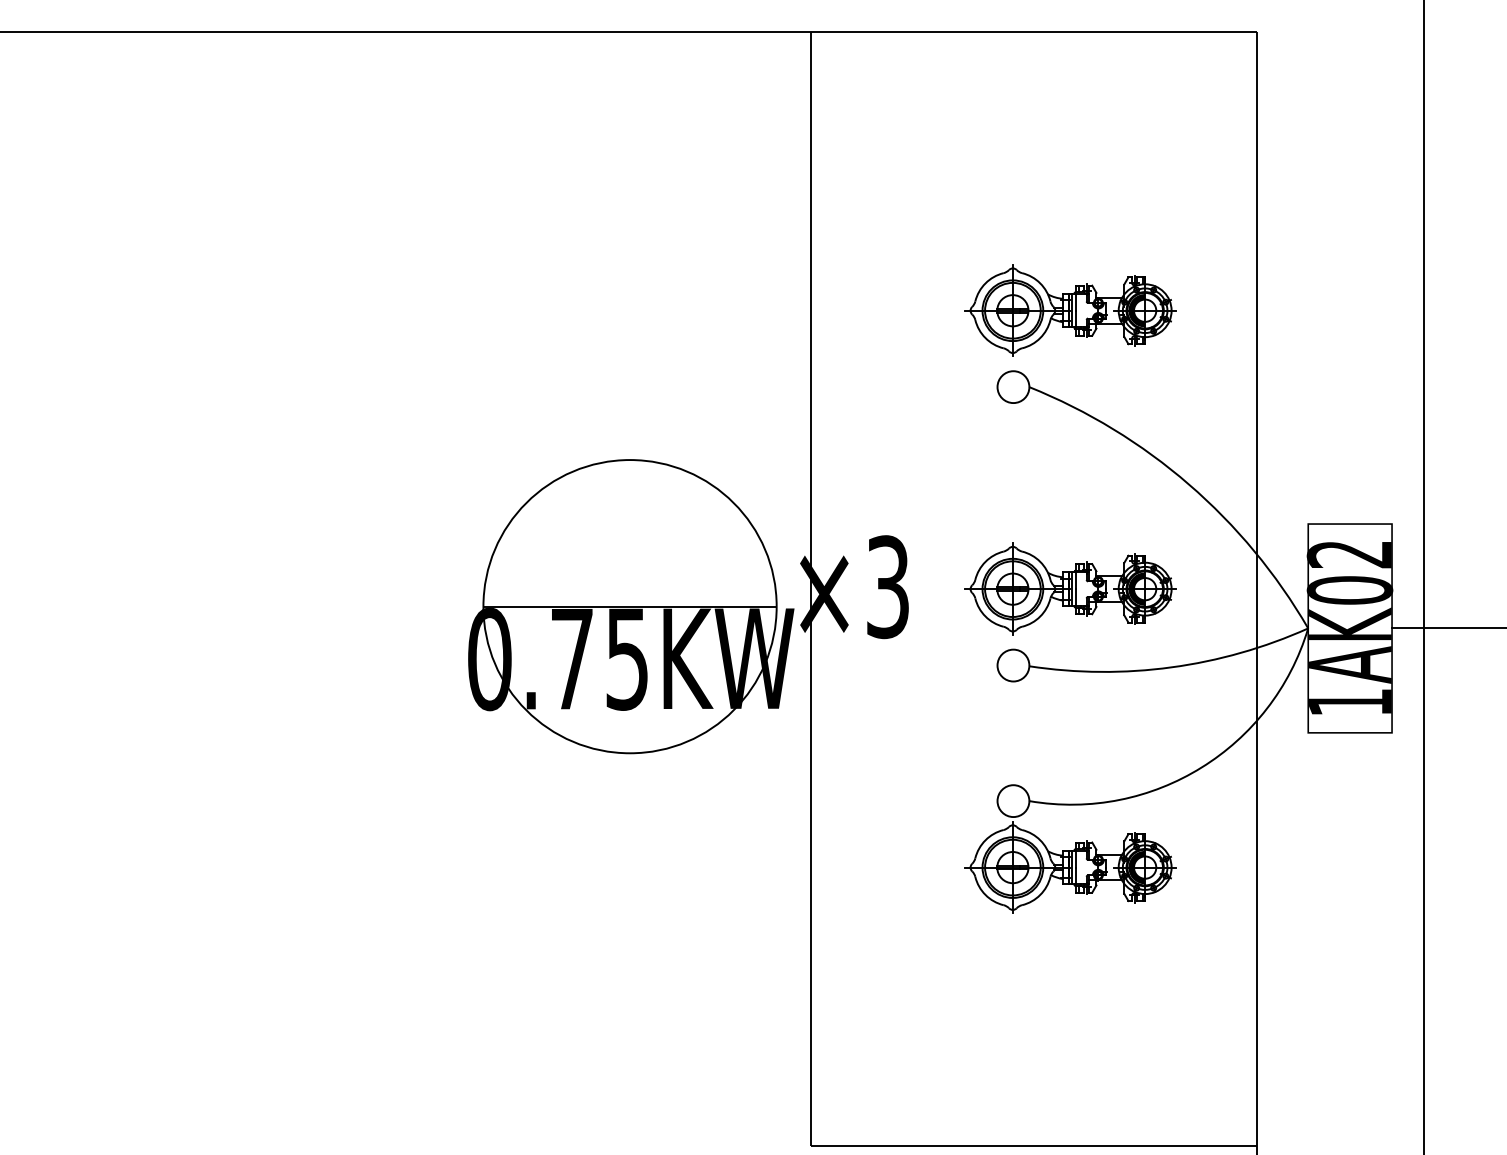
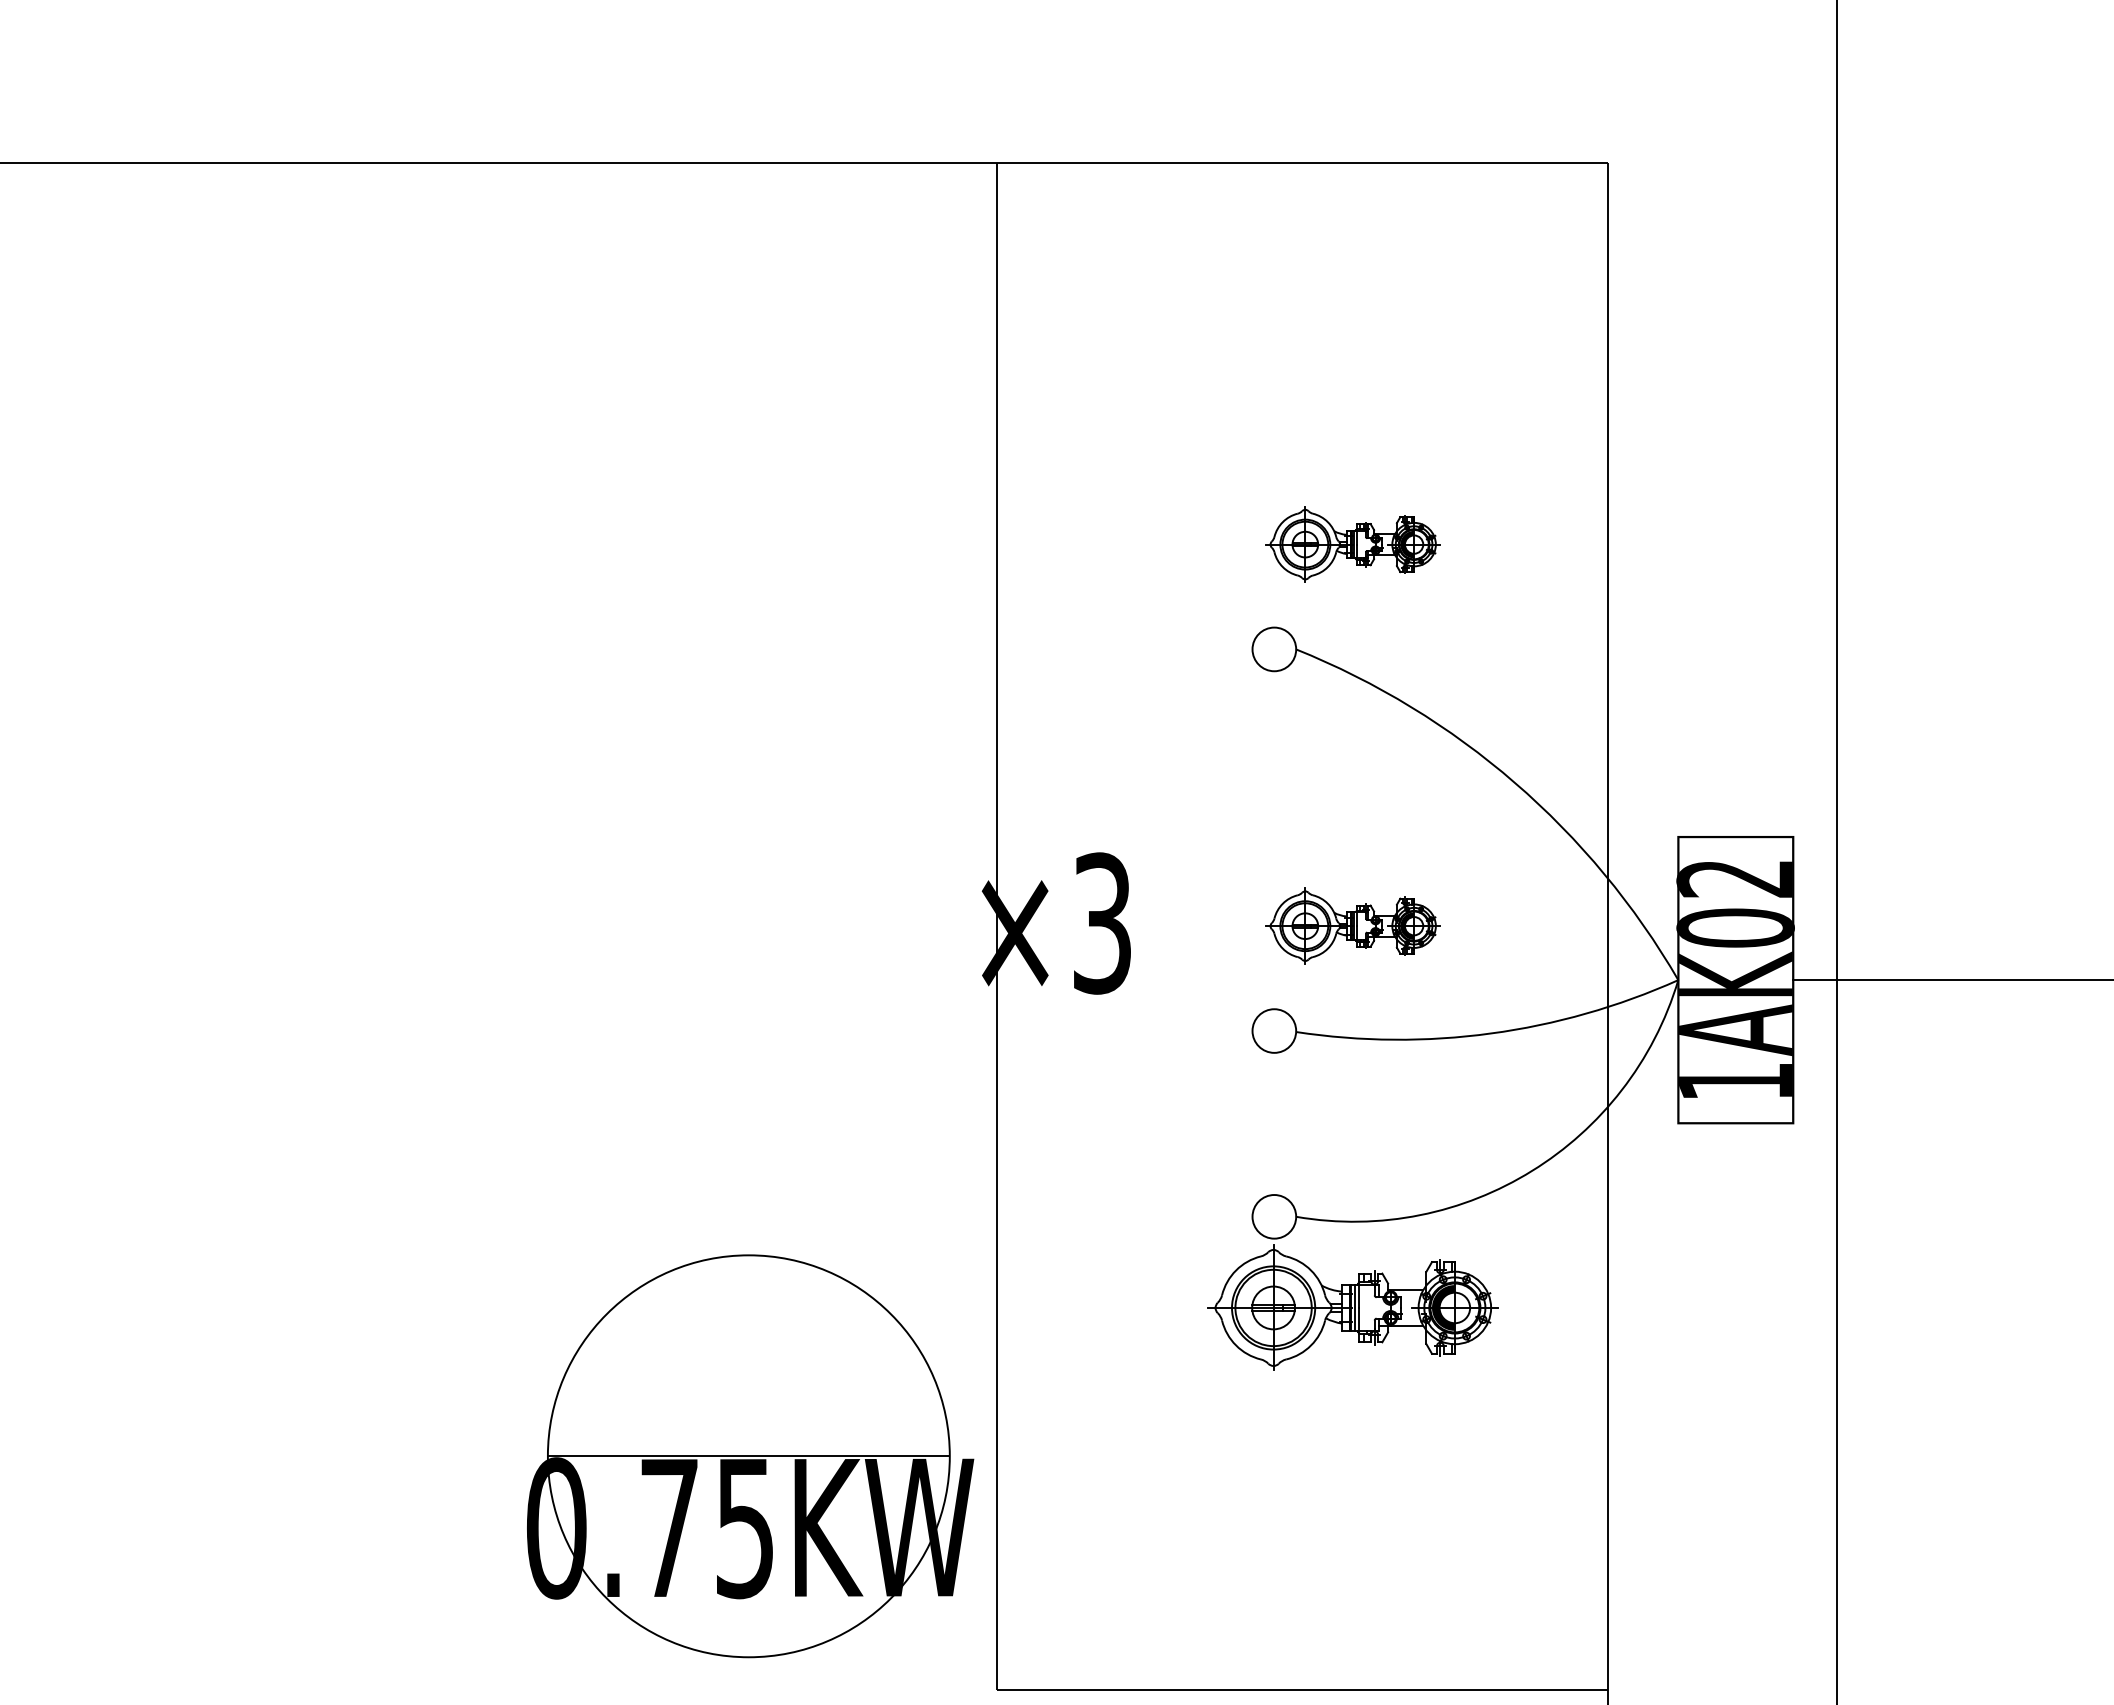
part: (1070, 310) -> (1352, 544), size x0.6
part: (1070, 588) -> (1352, 925), size x0.6
part: (631, 606) -> (750, 1456), moved

